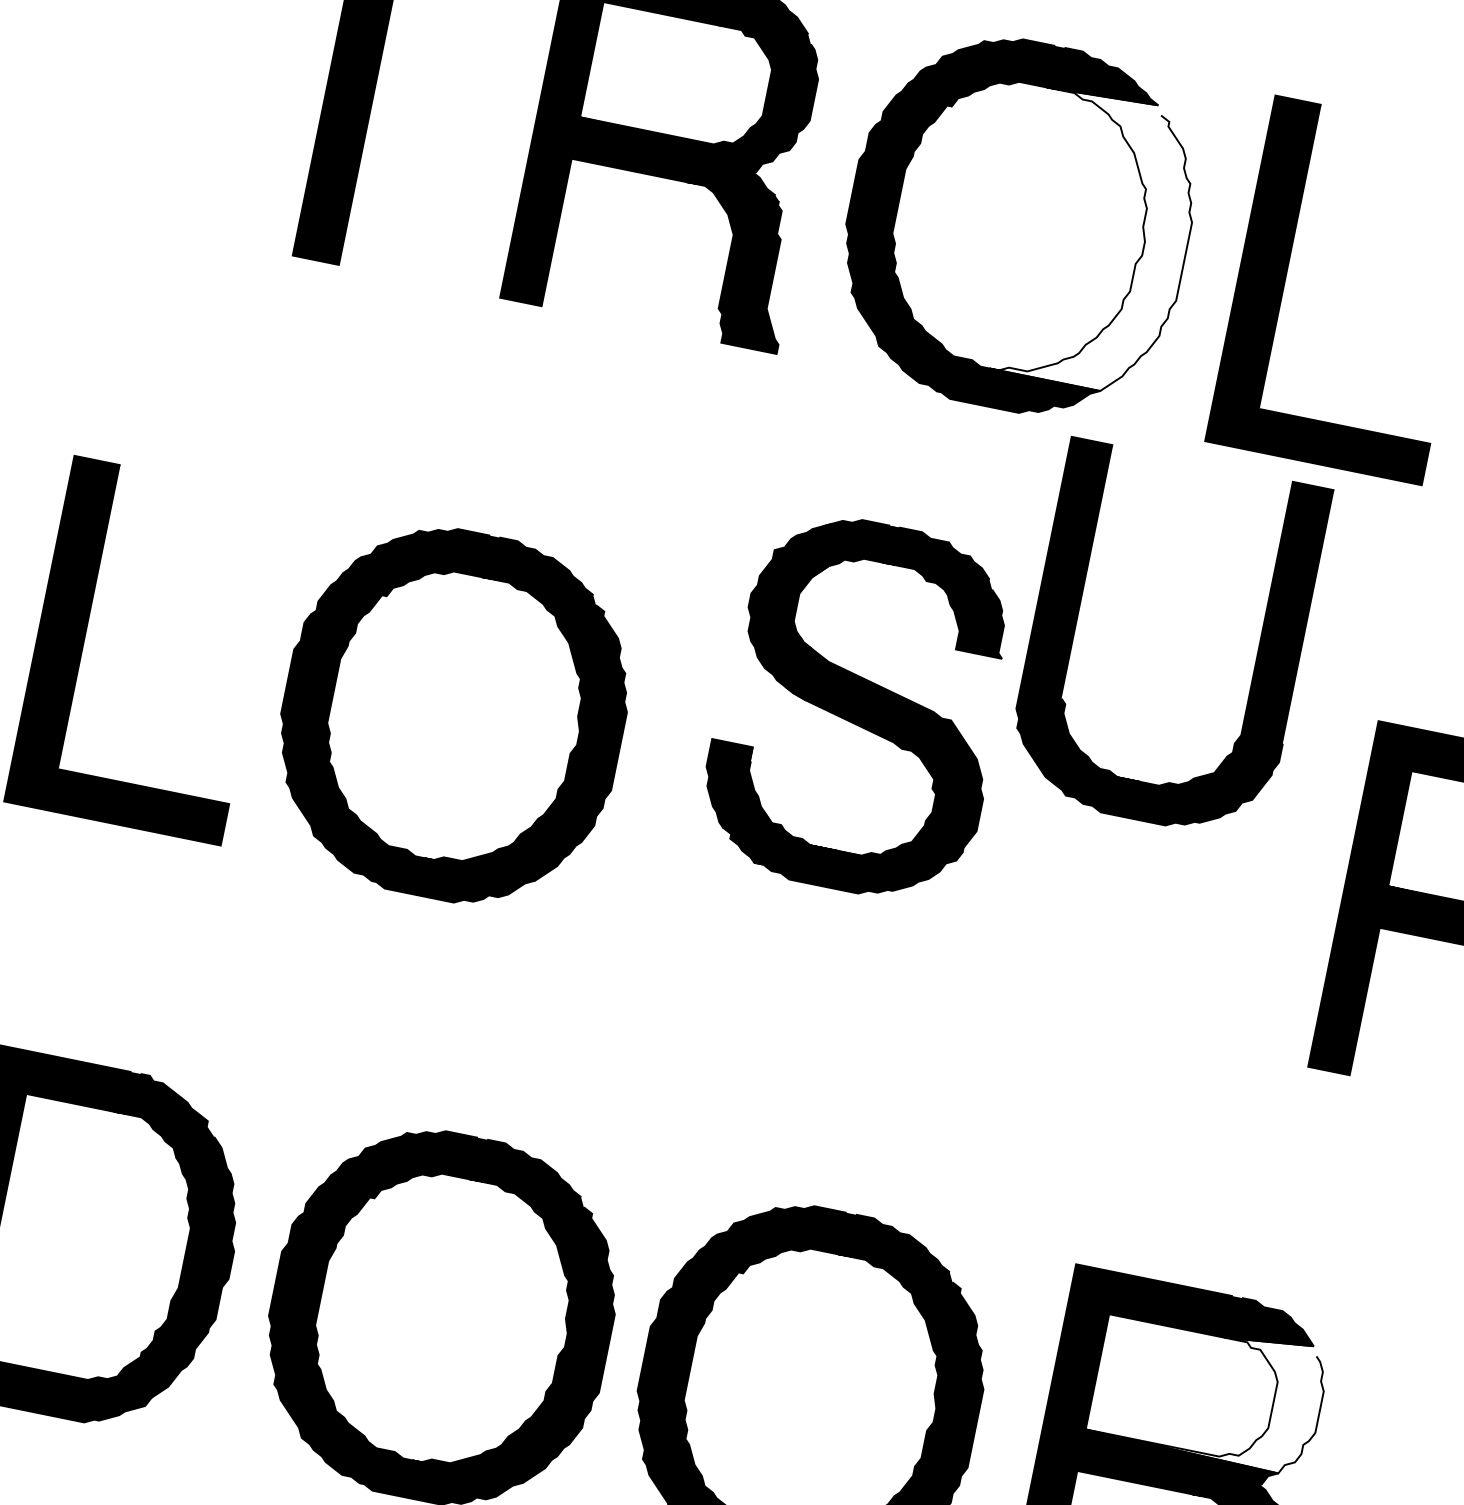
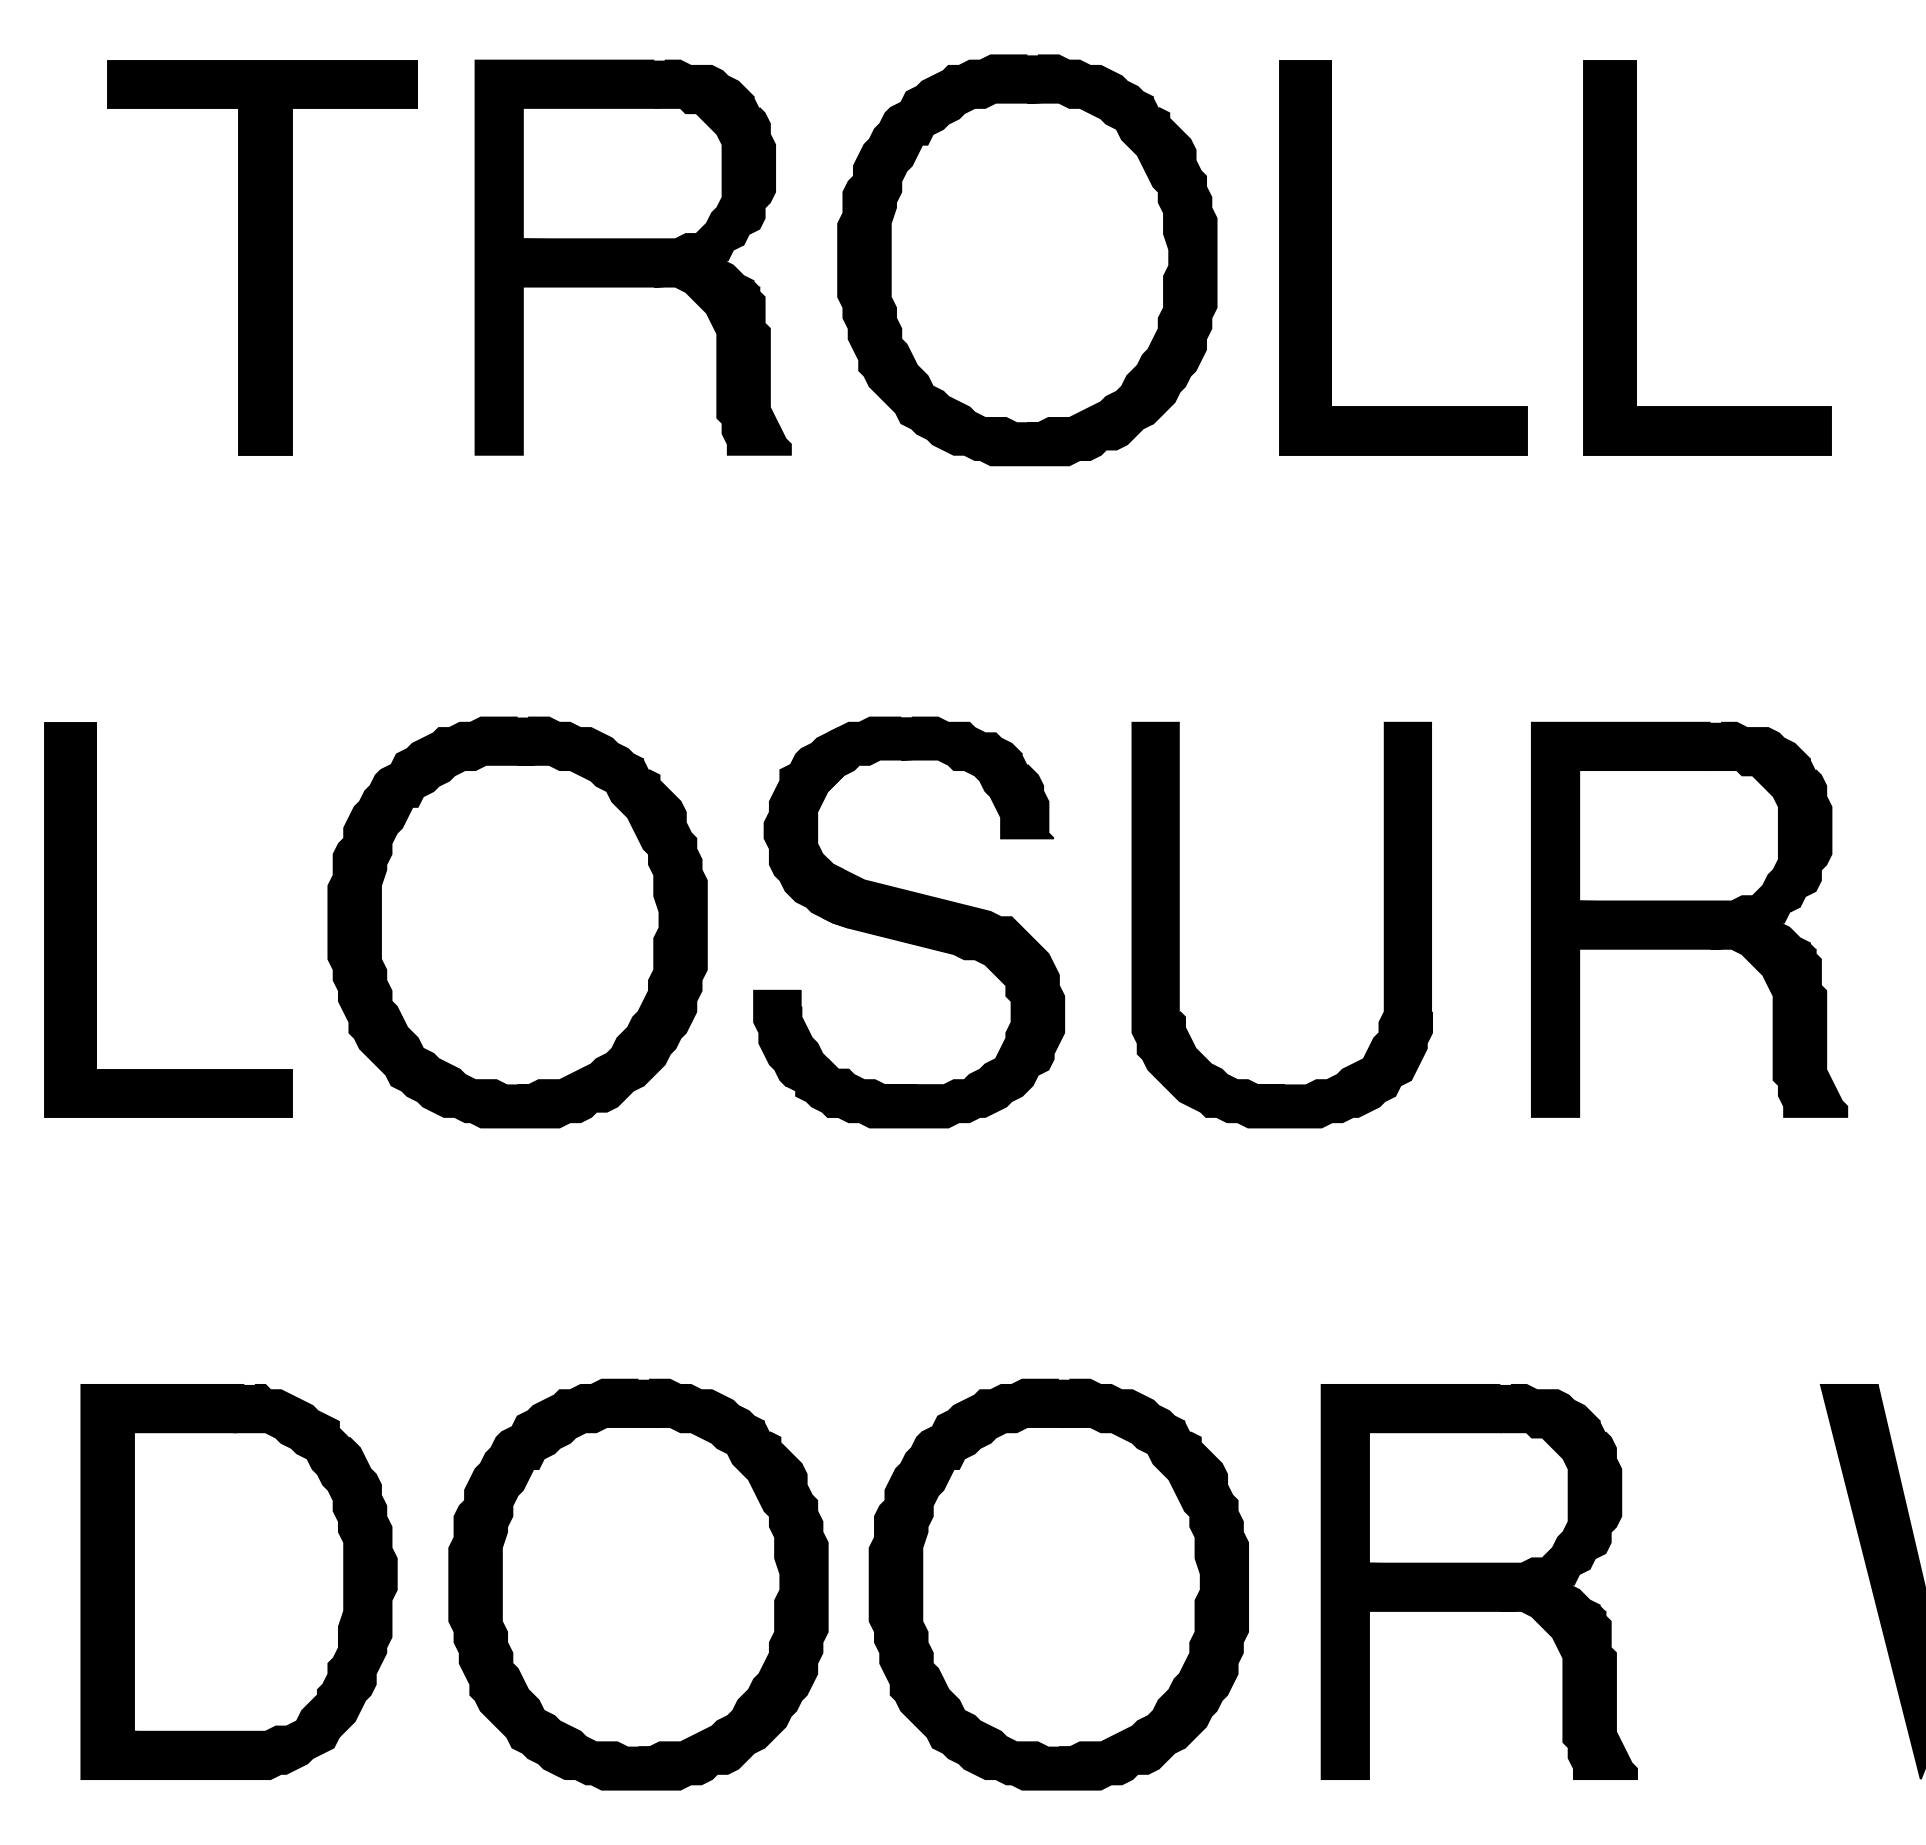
fill: (1101, 242) -> (1121, 260), added
part: (1076, 622) -> (1179, 924), moved
part: (860, 706) -> (909, 922), moved
fill: (1208, 1391) -> (1494, 1494), added

